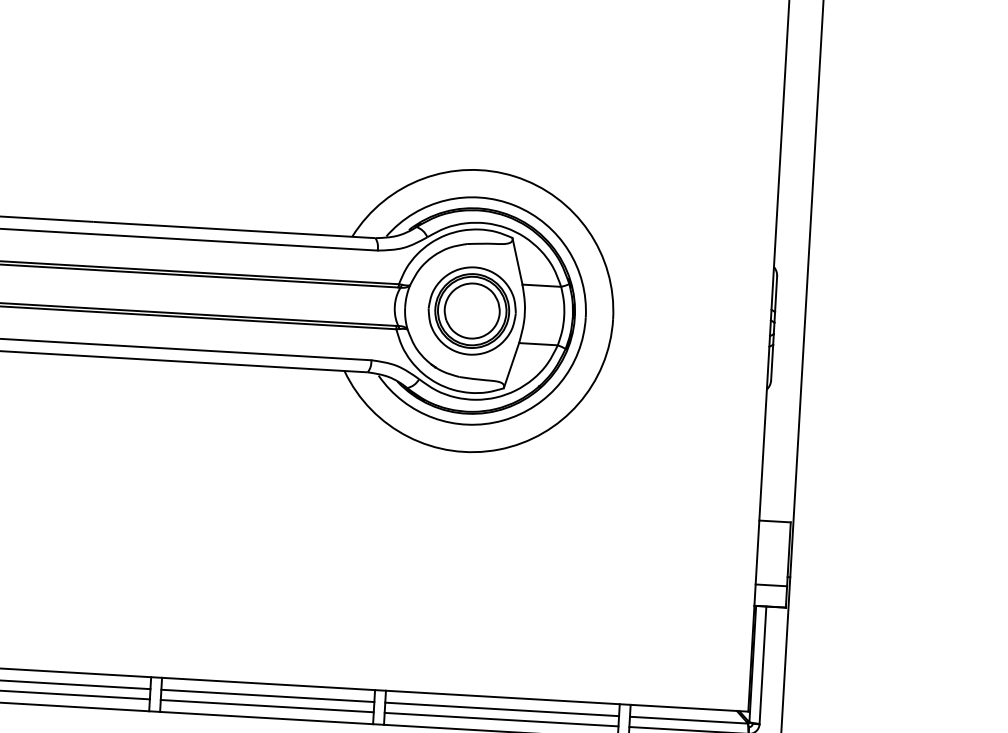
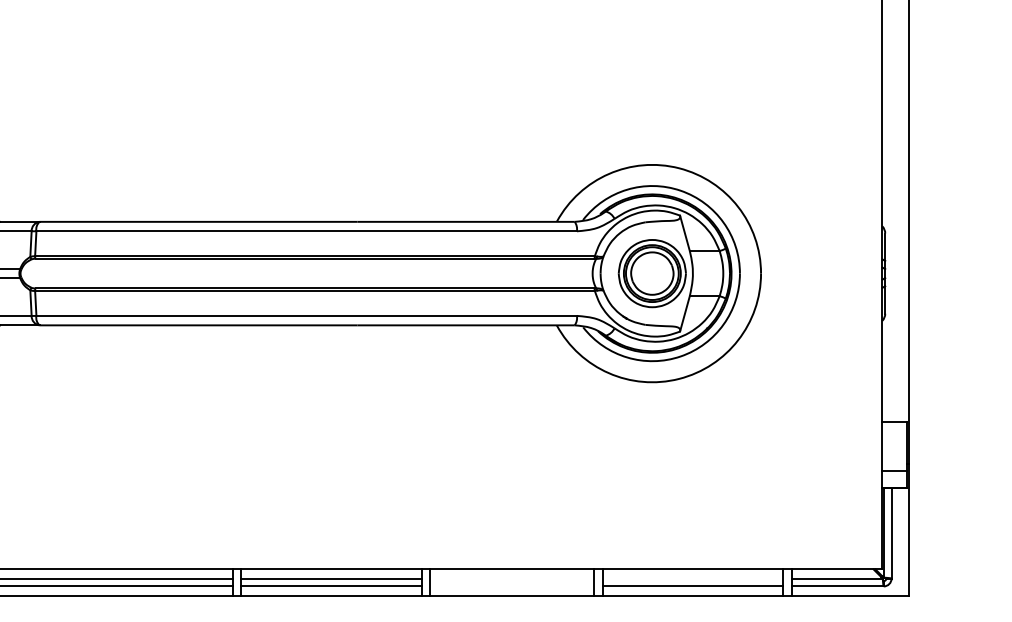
line: (268, 695) -> (512, 578), removed
line: (267, 706) -> (512, 586), removed
line: (501, 709) -> (692, 578), removed

